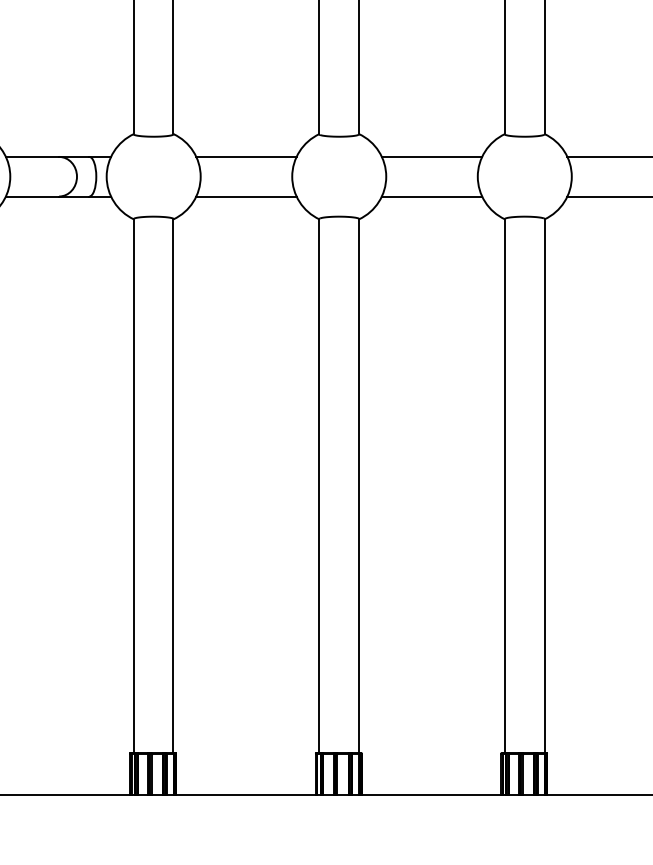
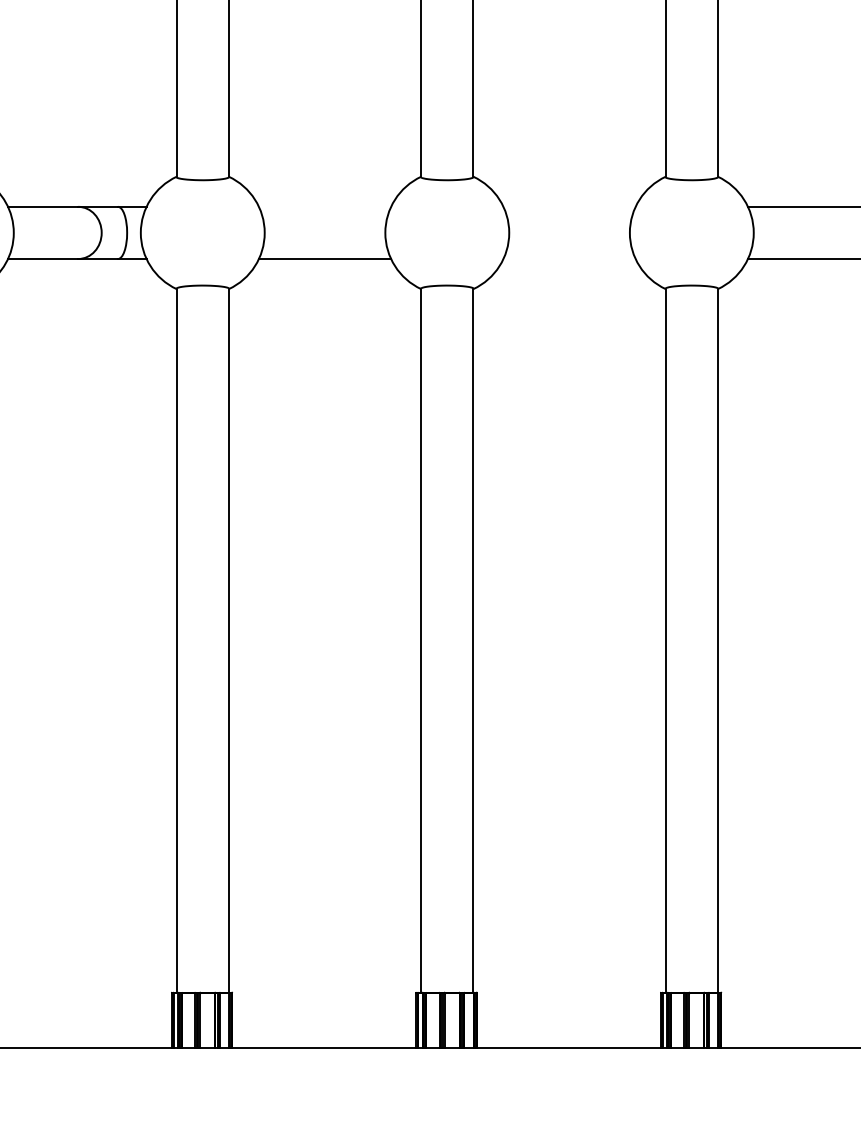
line: (246, 156) -> (325, 206), removed
line: (431, 156) -> (568, 206), removed
line: (431, 196) -> (568, 258), removed

